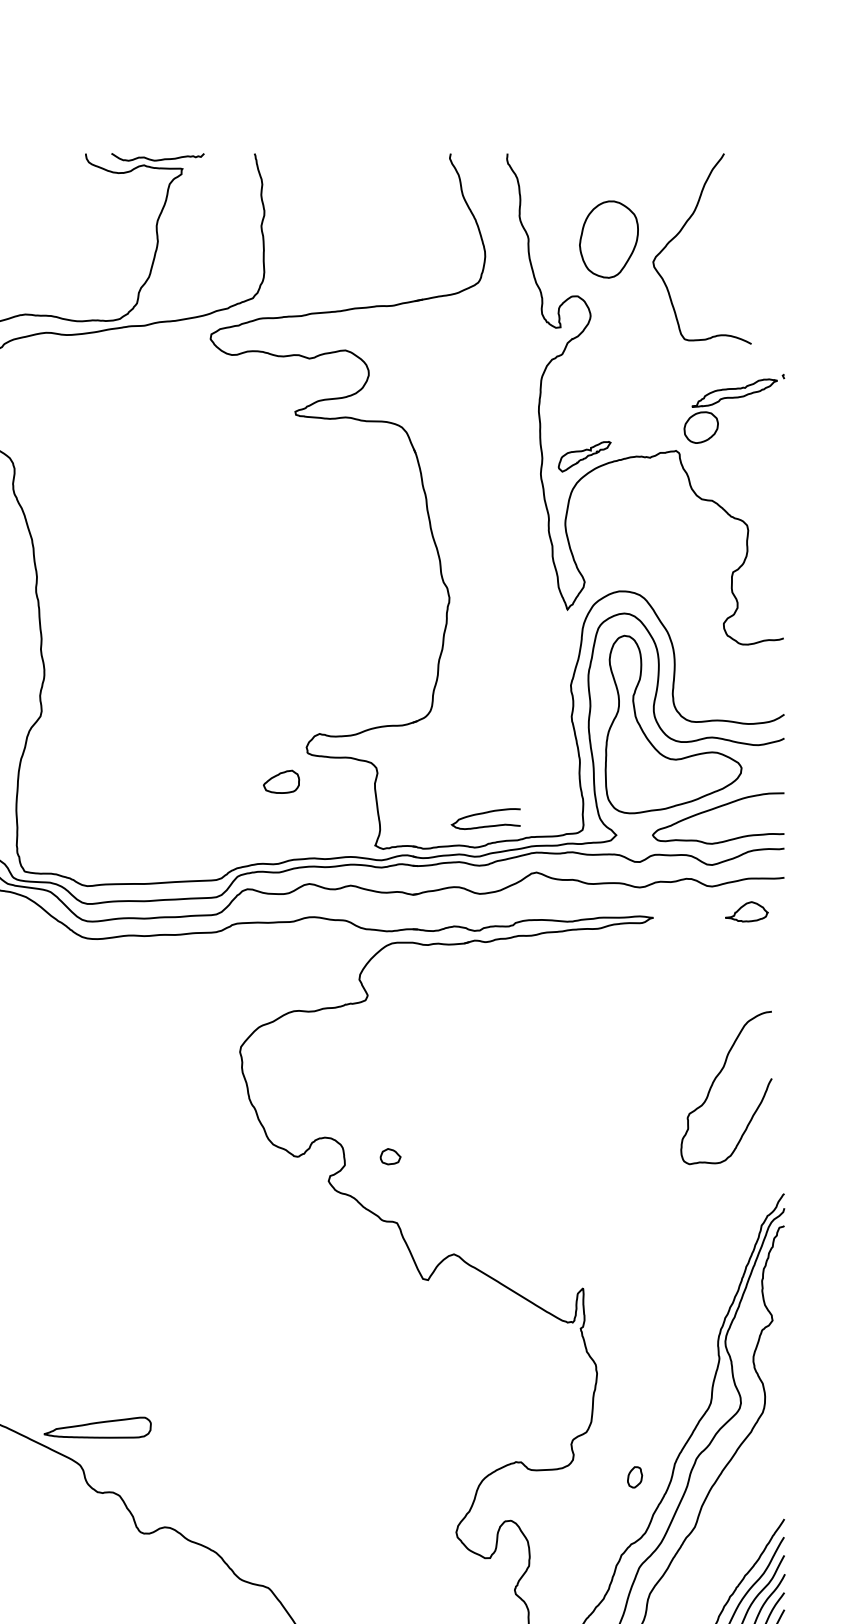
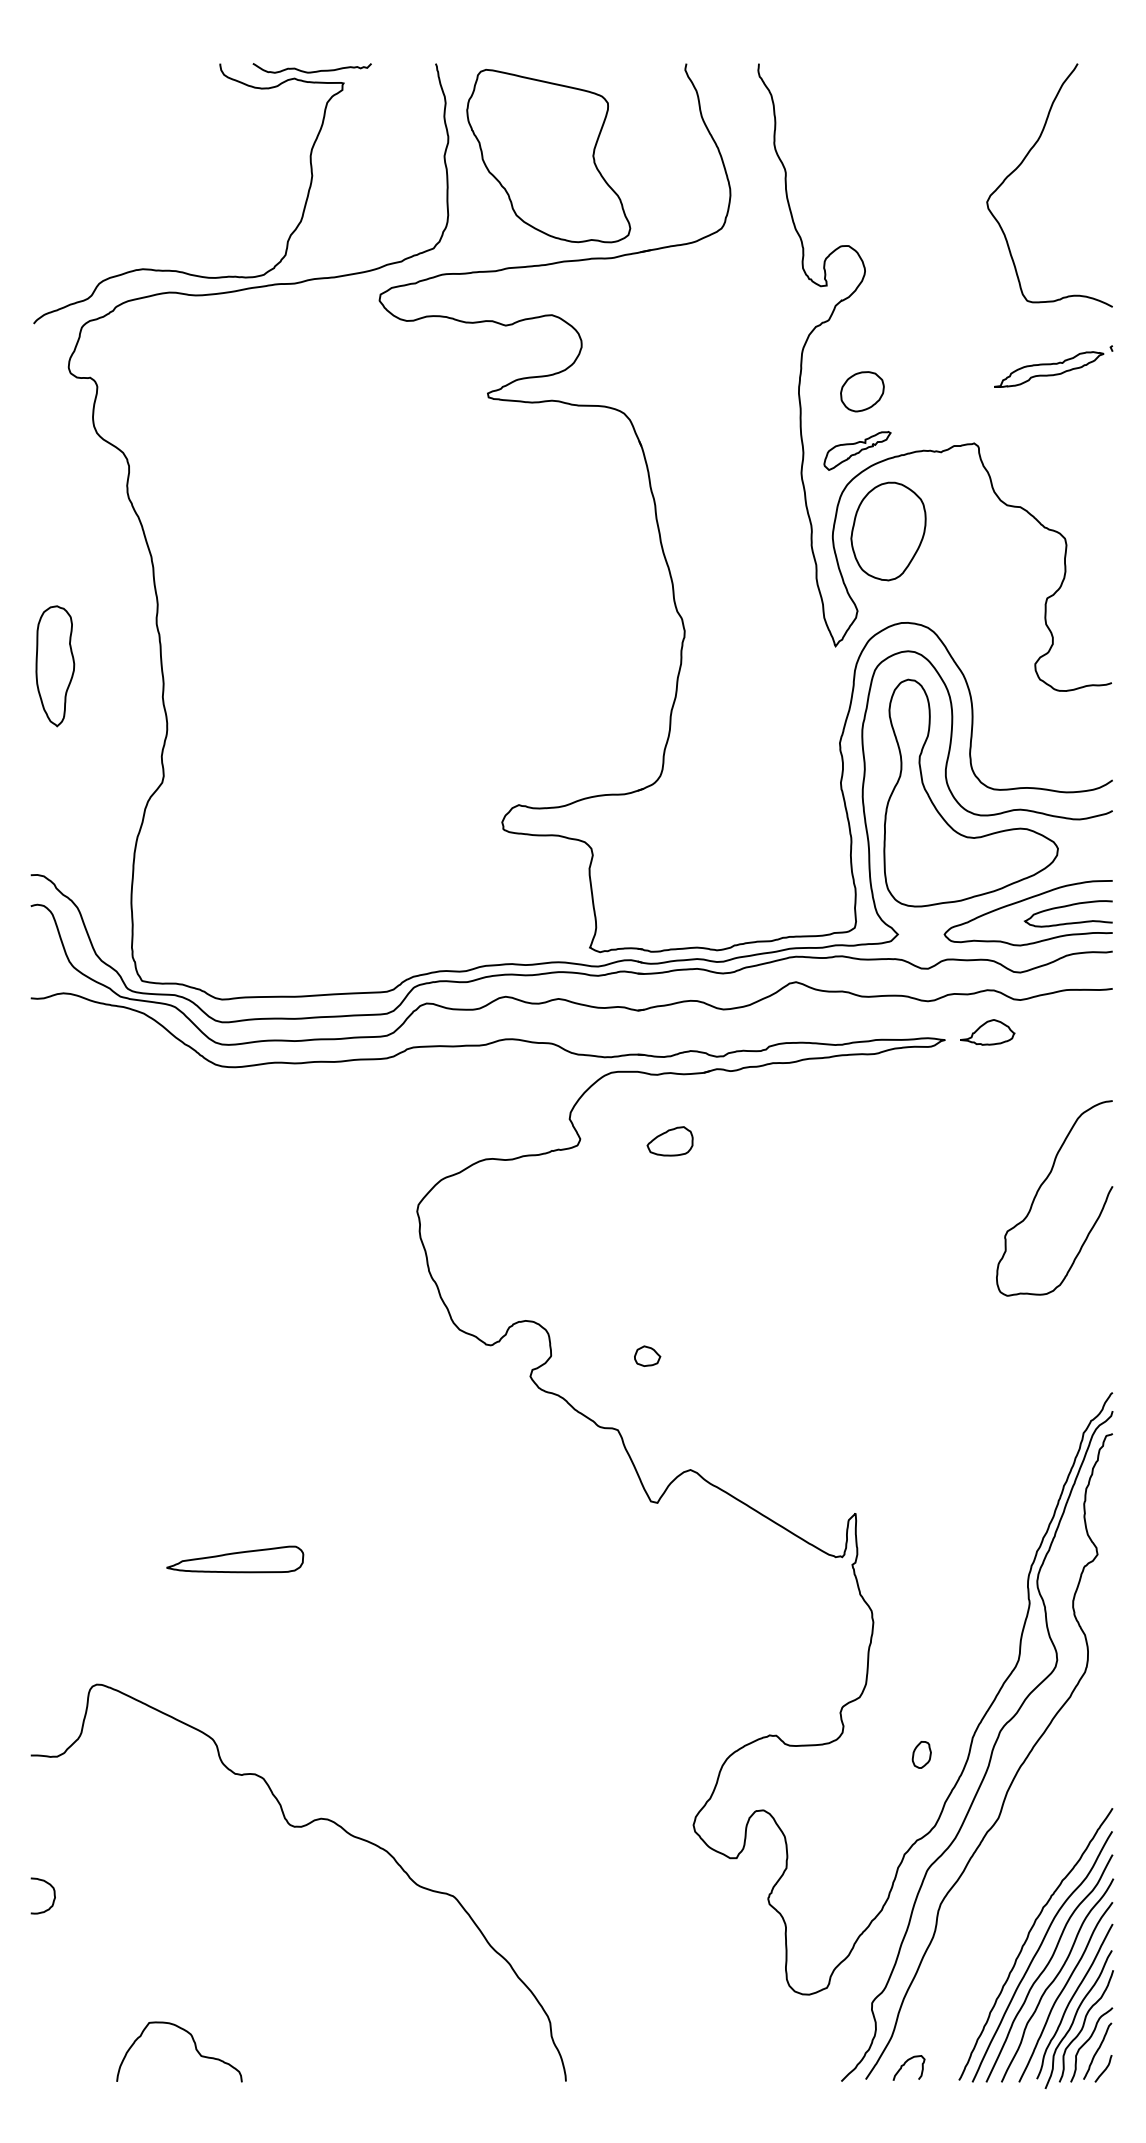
part: (342, 225) -> (548, 155), added
curve: (680, 231) -> (1022, 163), moved
part: (608, 239) -> (888, 531), moved
part: (701, 427) -> (862, 391), moved
part: (281, 781) -> (669, 1141), moved
curve: (483, 814) -> (1065, 907), moved
part: (746, 911) -> (987, 1032), moved
curve: (714, 1081) -> (1039, 1190), moved
part: (390, 1156) -> (647, 1355), moved
part: (97, 1427) -> (235, 1559), moved

